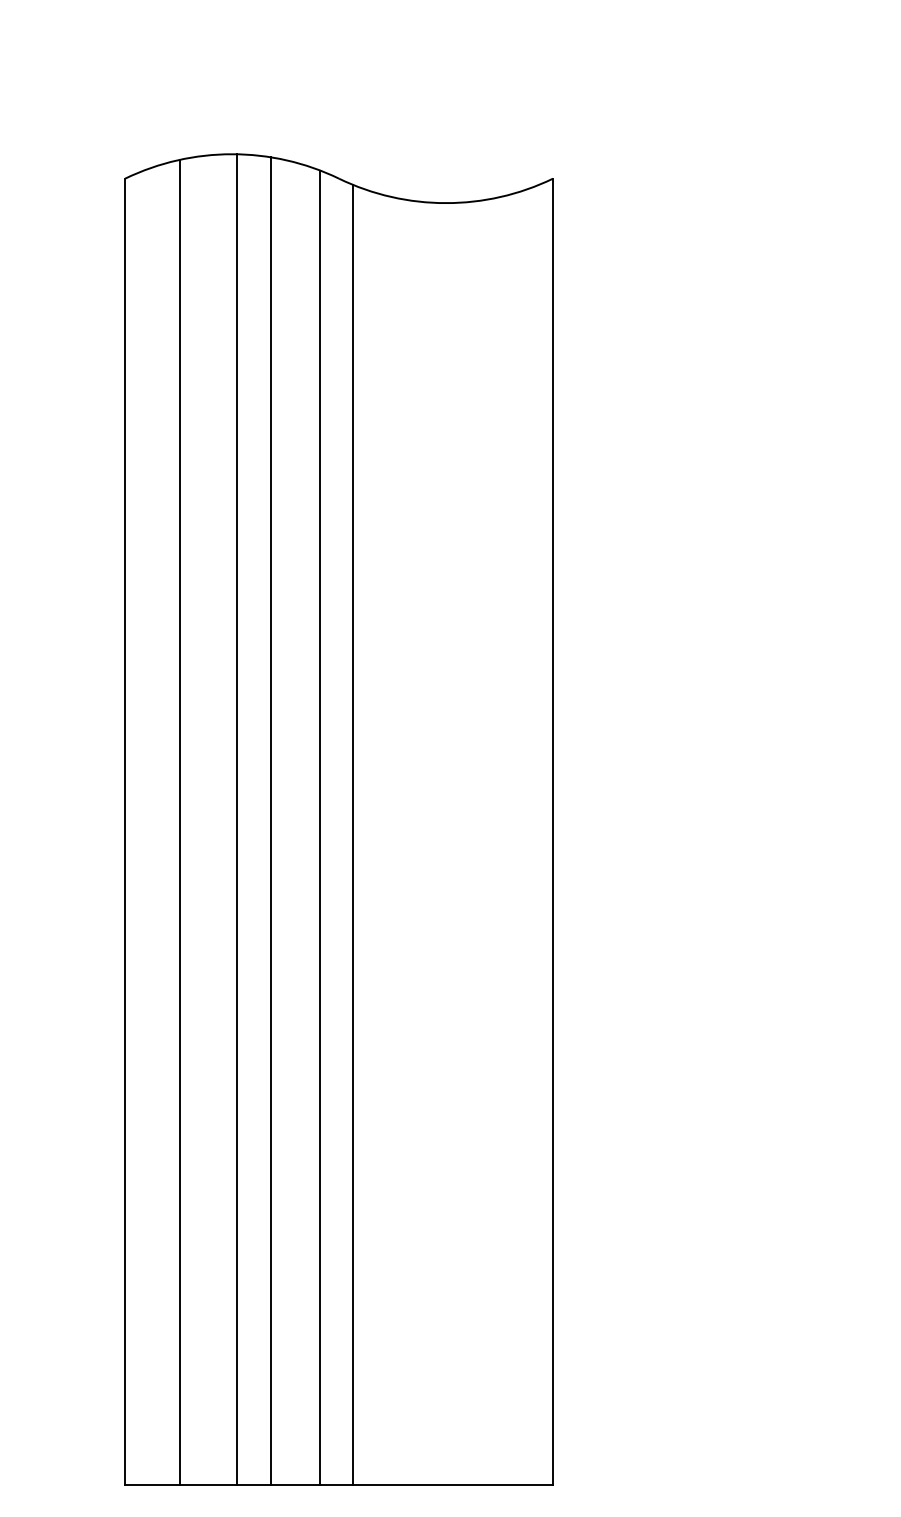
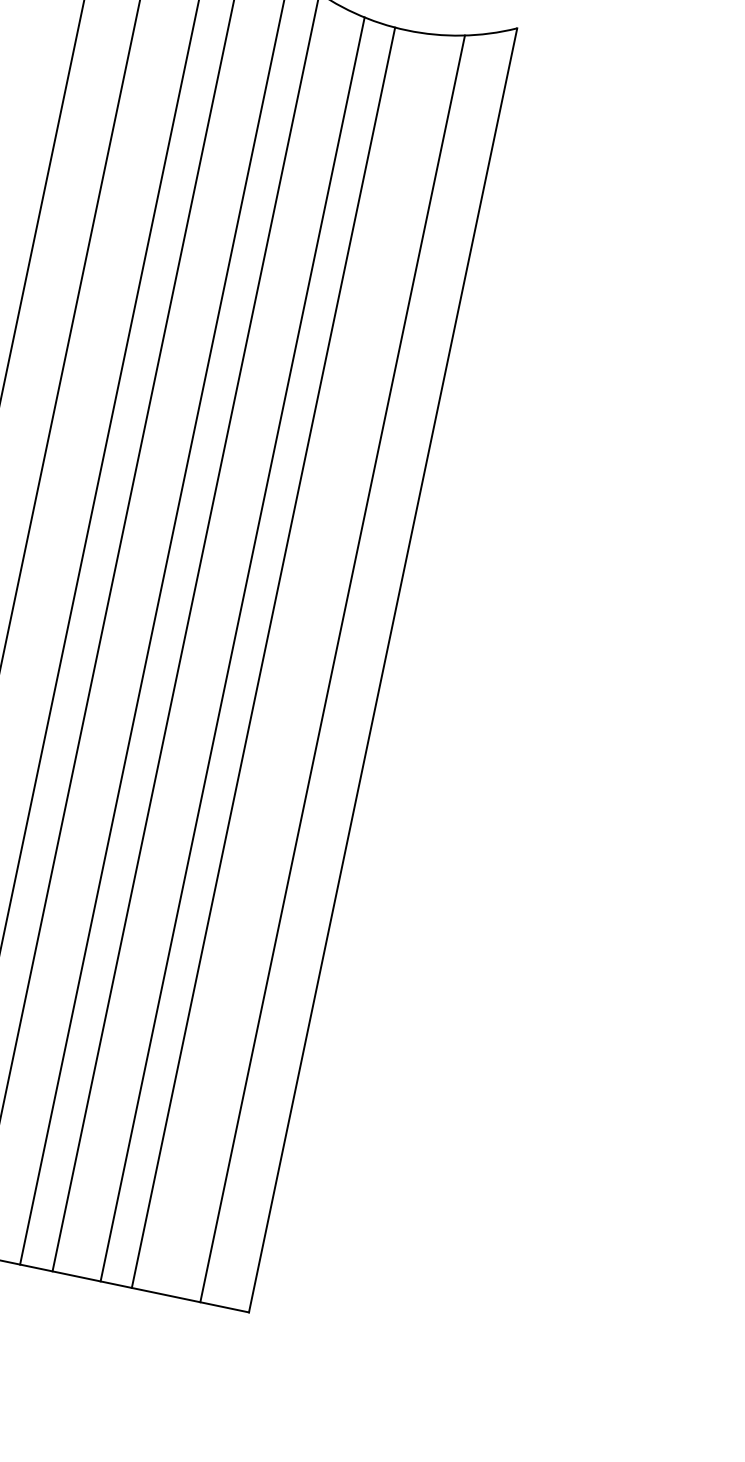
line: (503, 840) -> (332, 668), added
line: (402, 841) -> (233, 648), added
line: (433, 843) -> (263, 657), added

